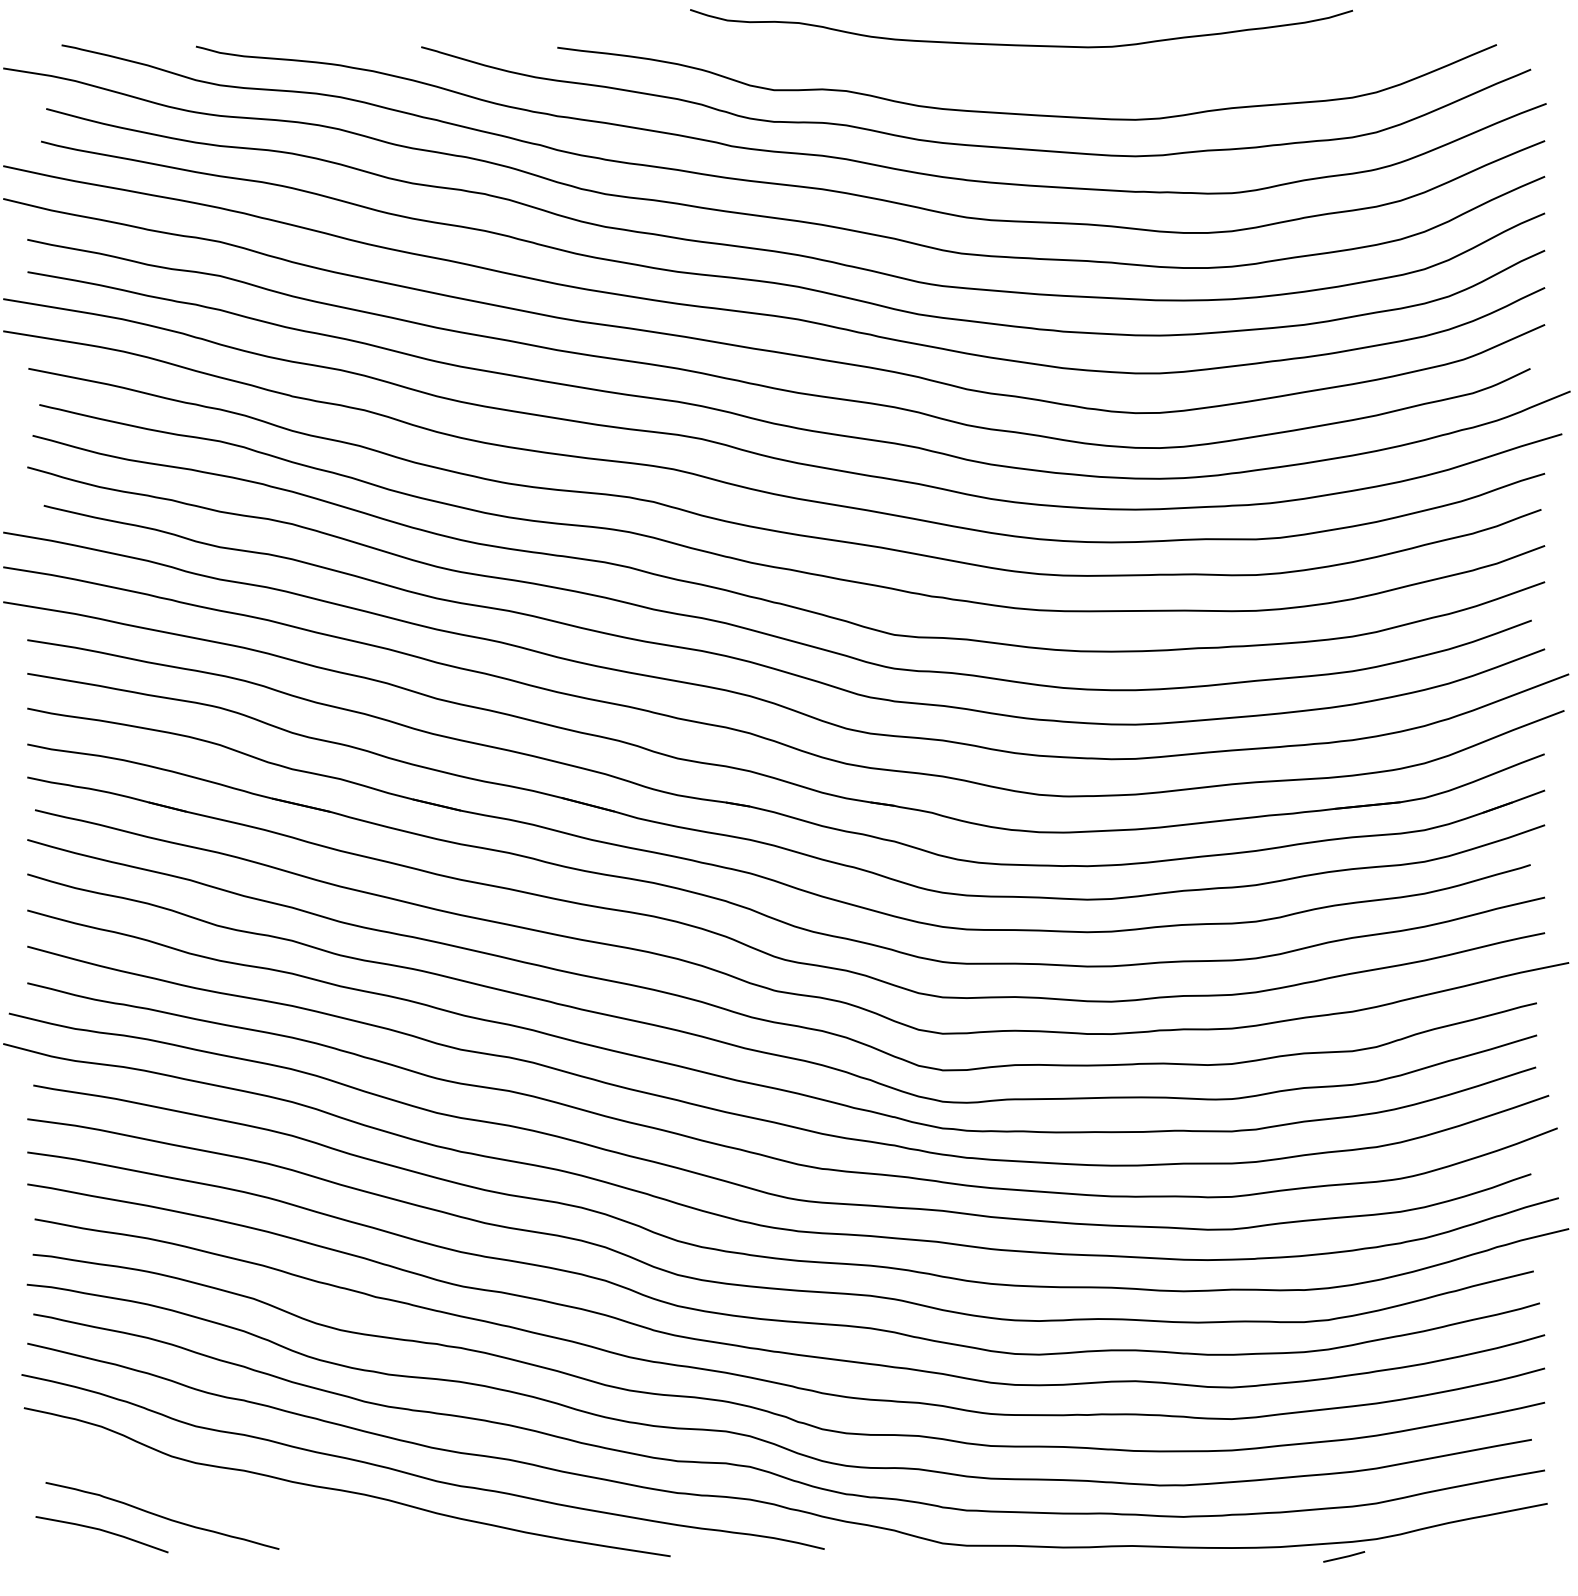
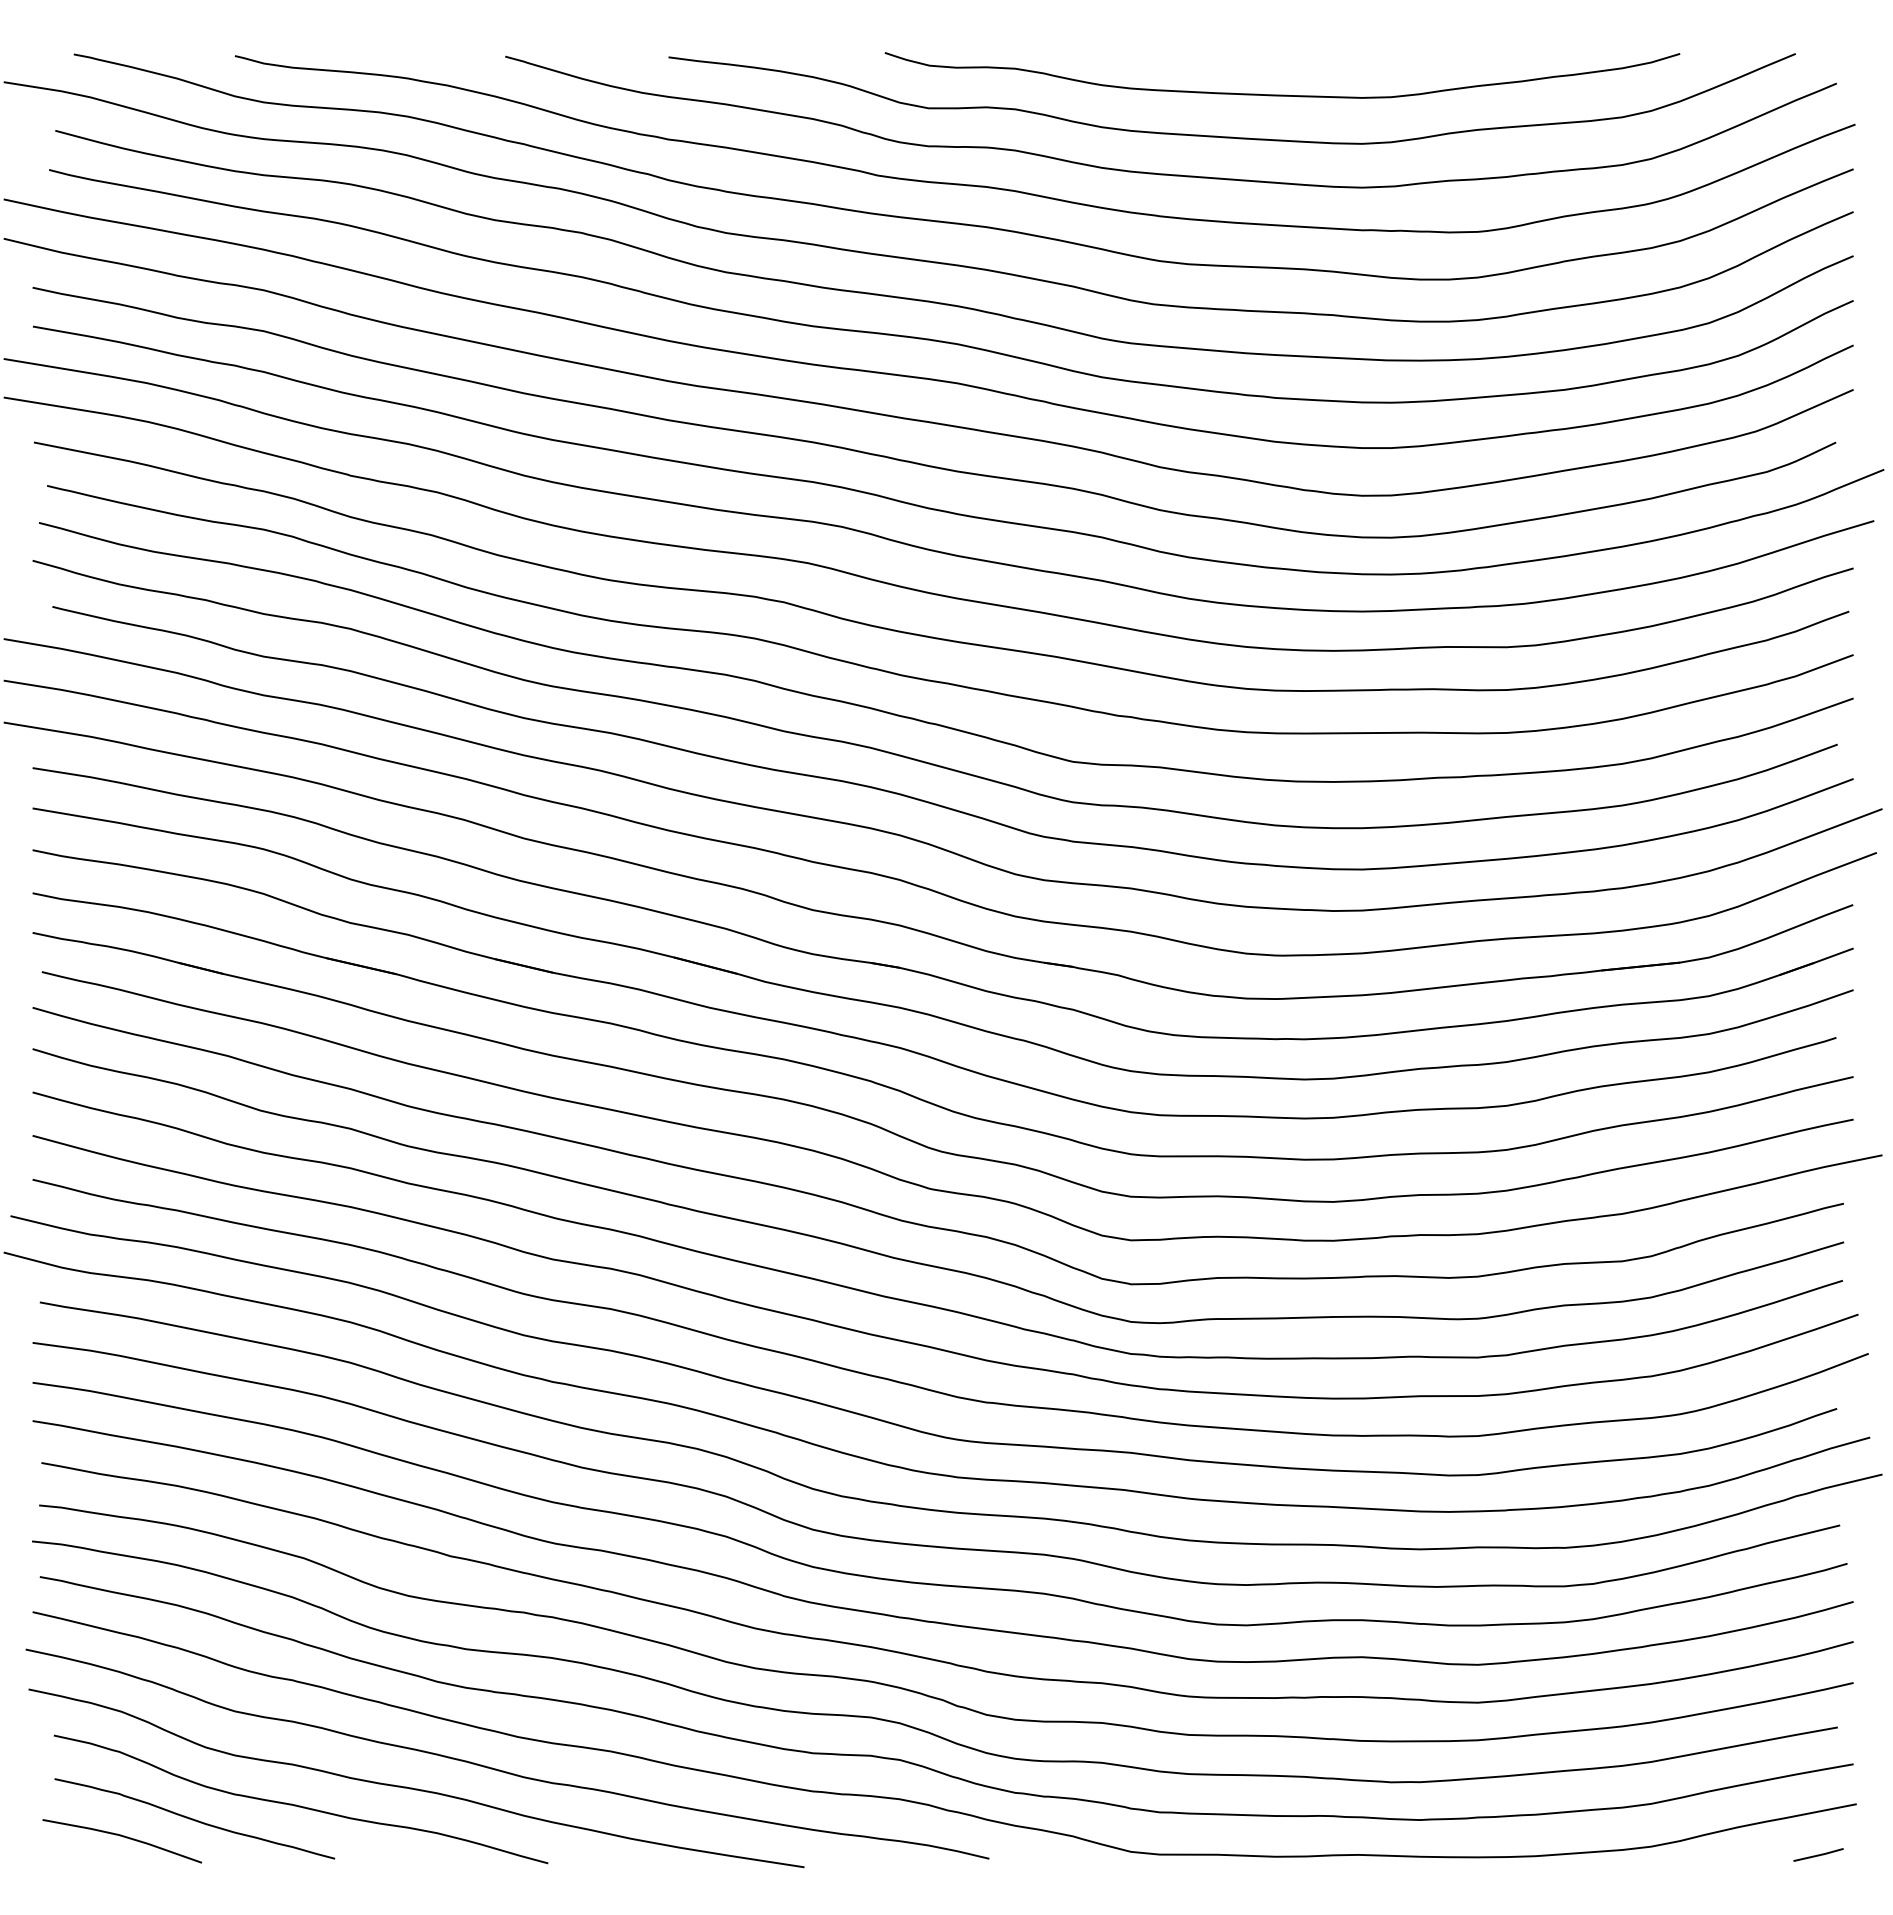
curve: (1021, 44) -> (1282, 94), moved
curve: (250, 1504) -> (300, 1805), added
line: (1344, 1556) -> (1818, 1854), moved

